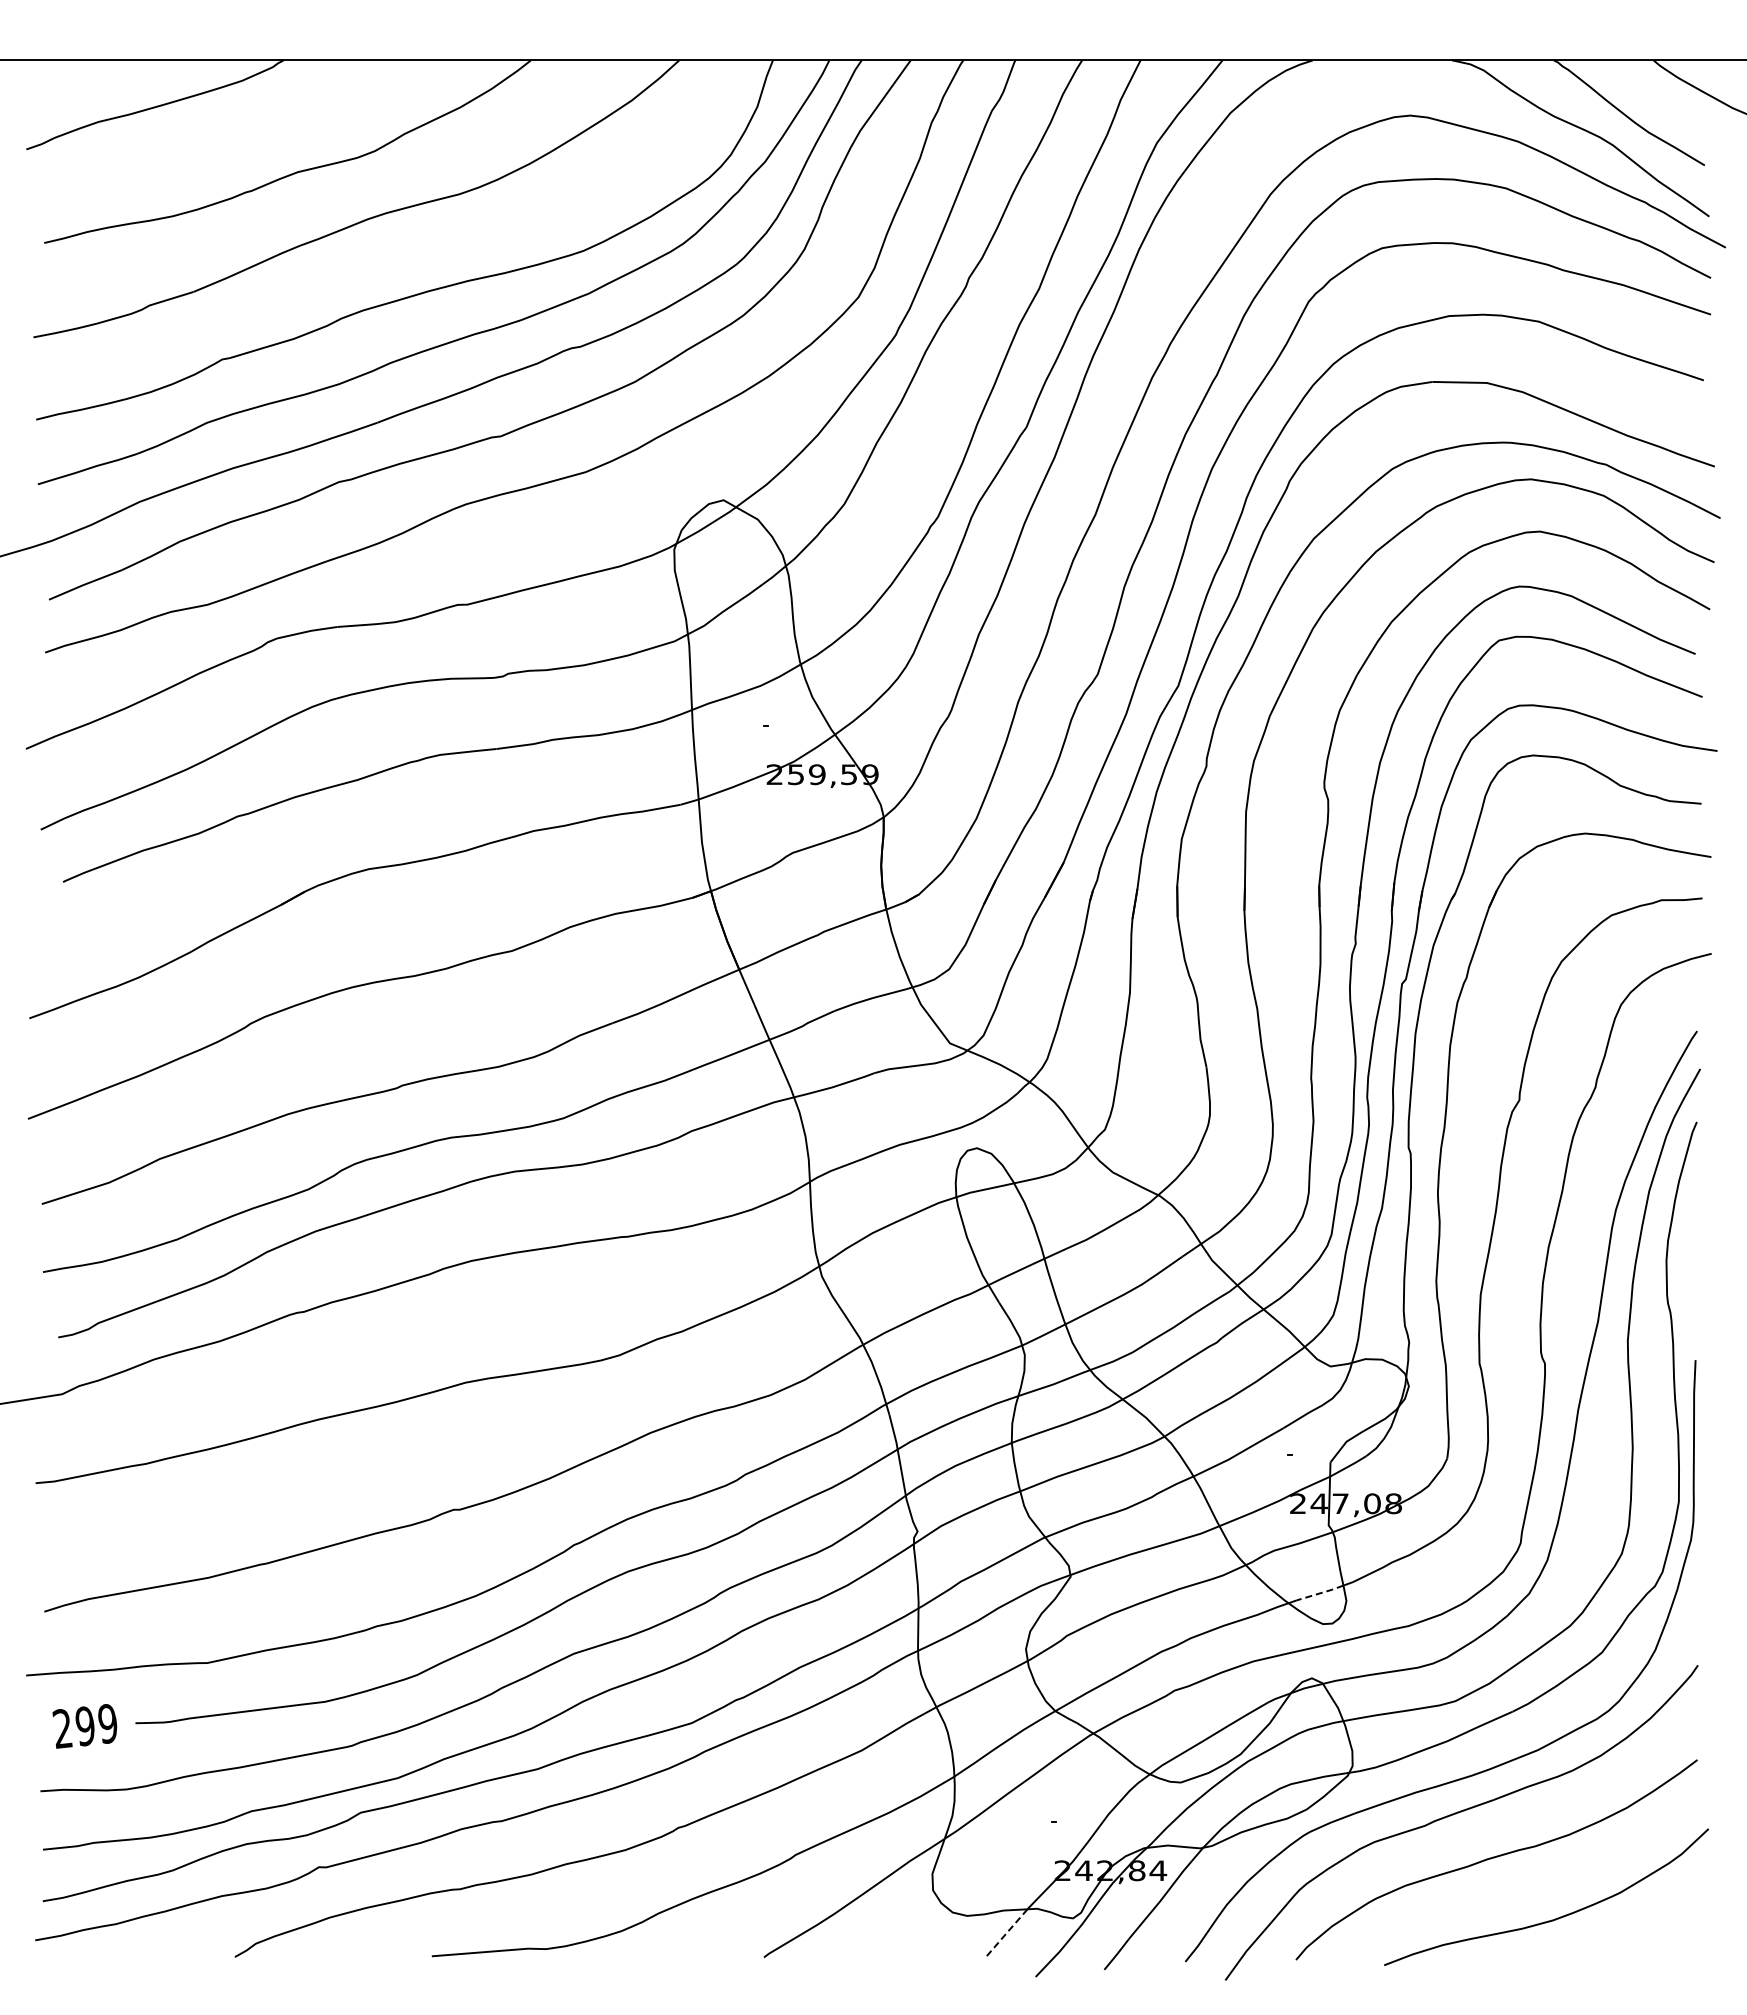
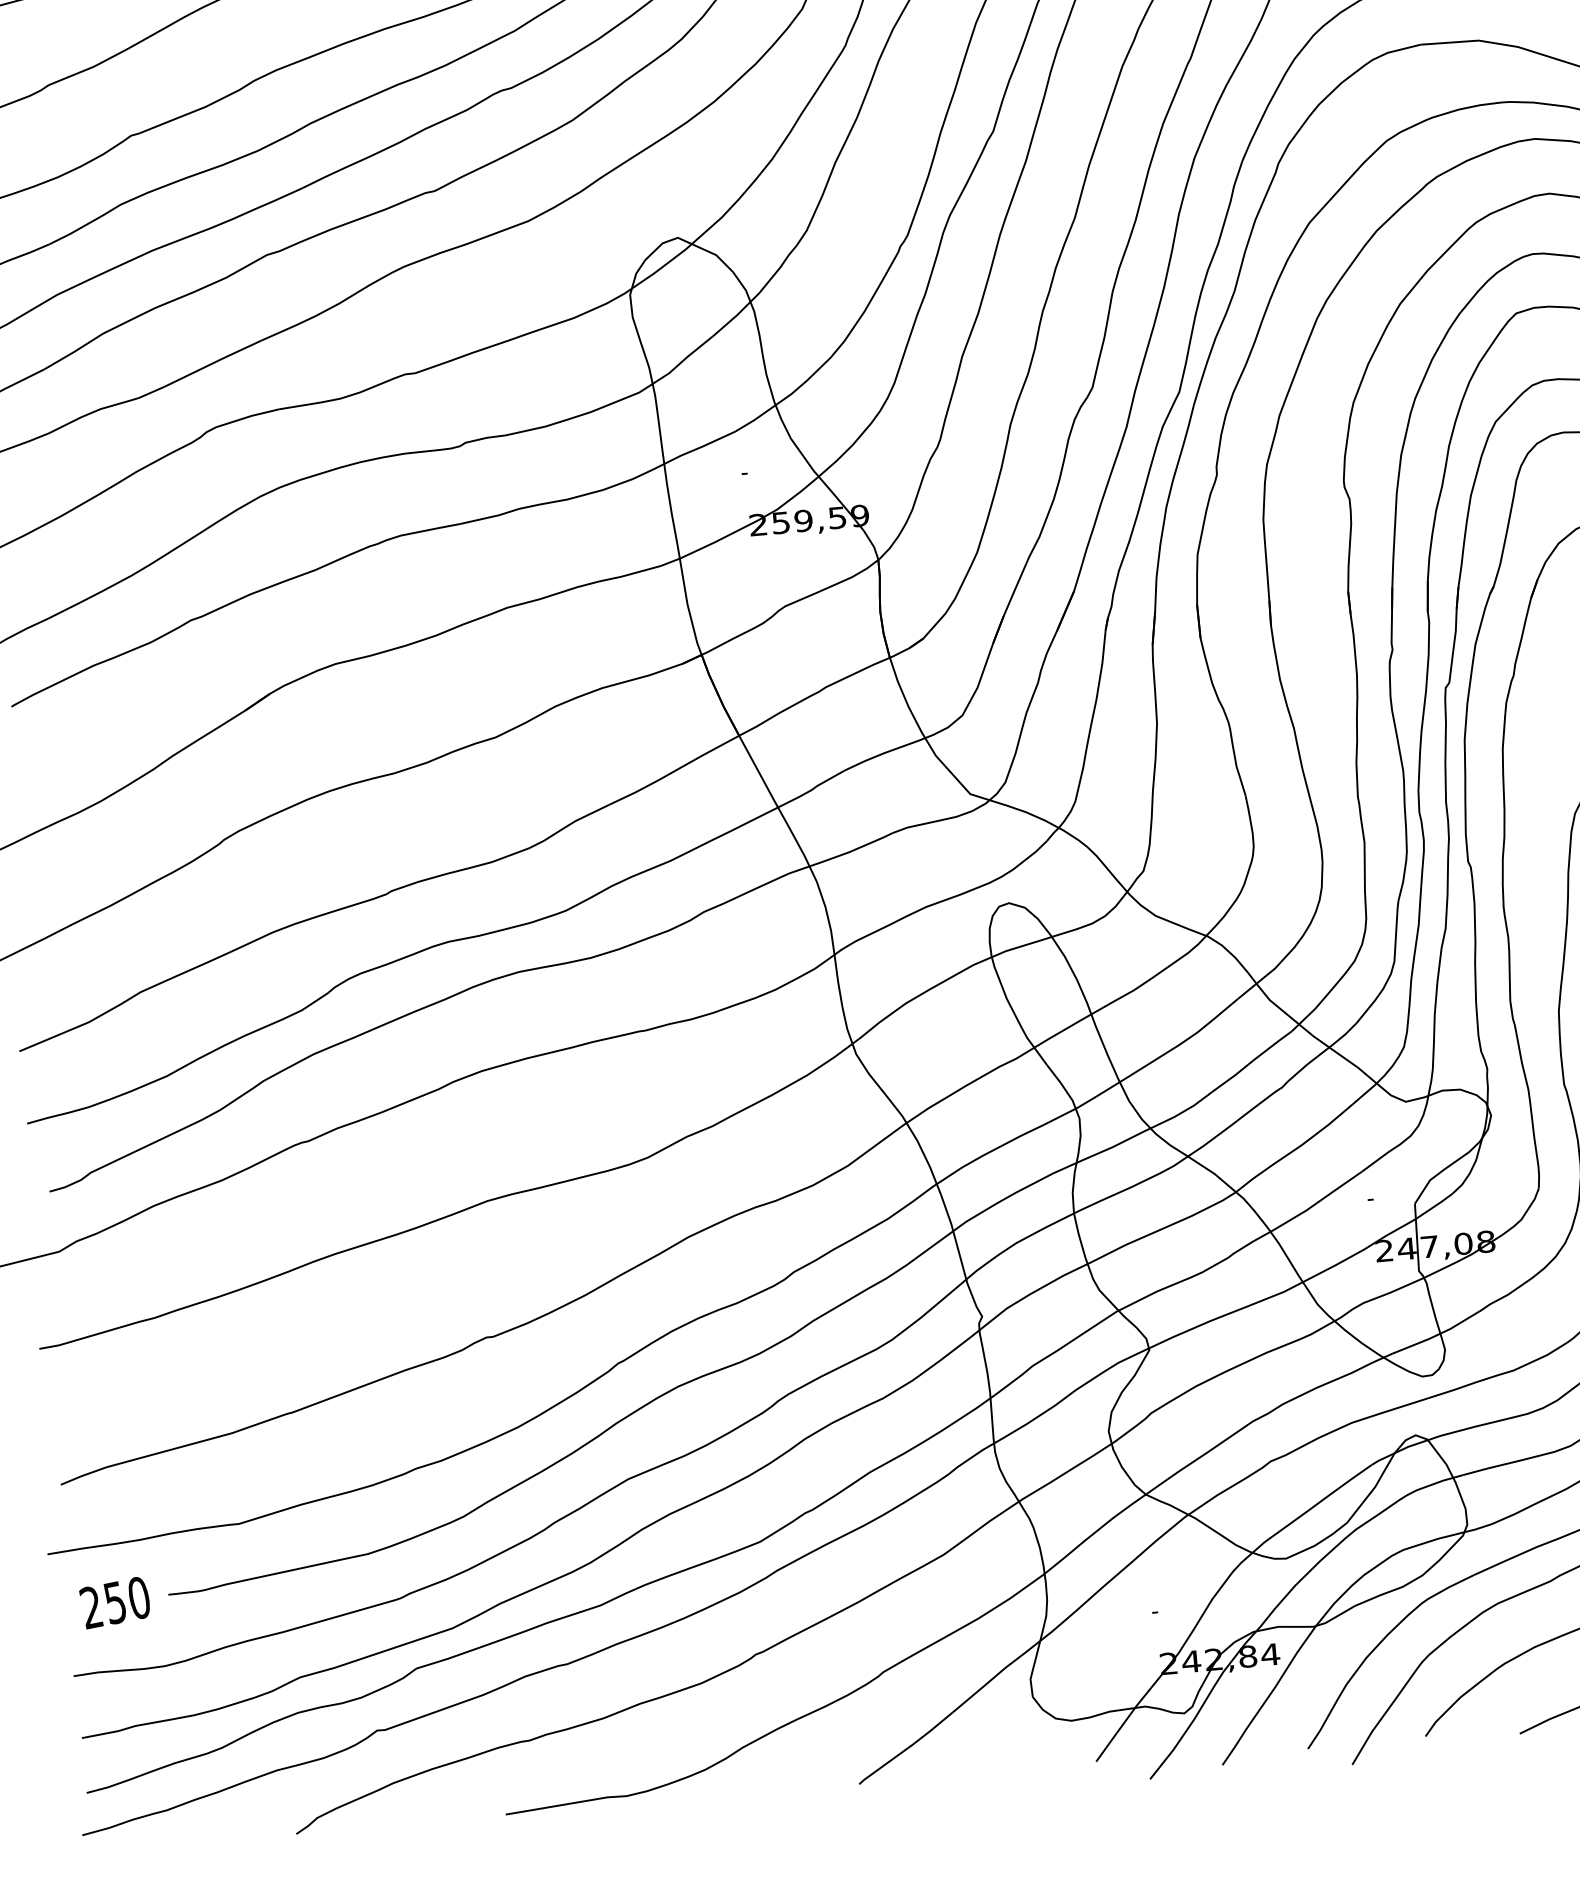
line: (1320, 1593) -> (1416, 1344), dashed -> solid
text: (96, 1725) -> (127, 1600), 299 -> 250
line: (1007, 1932) -> (1115, 1734), dashed -> solid

